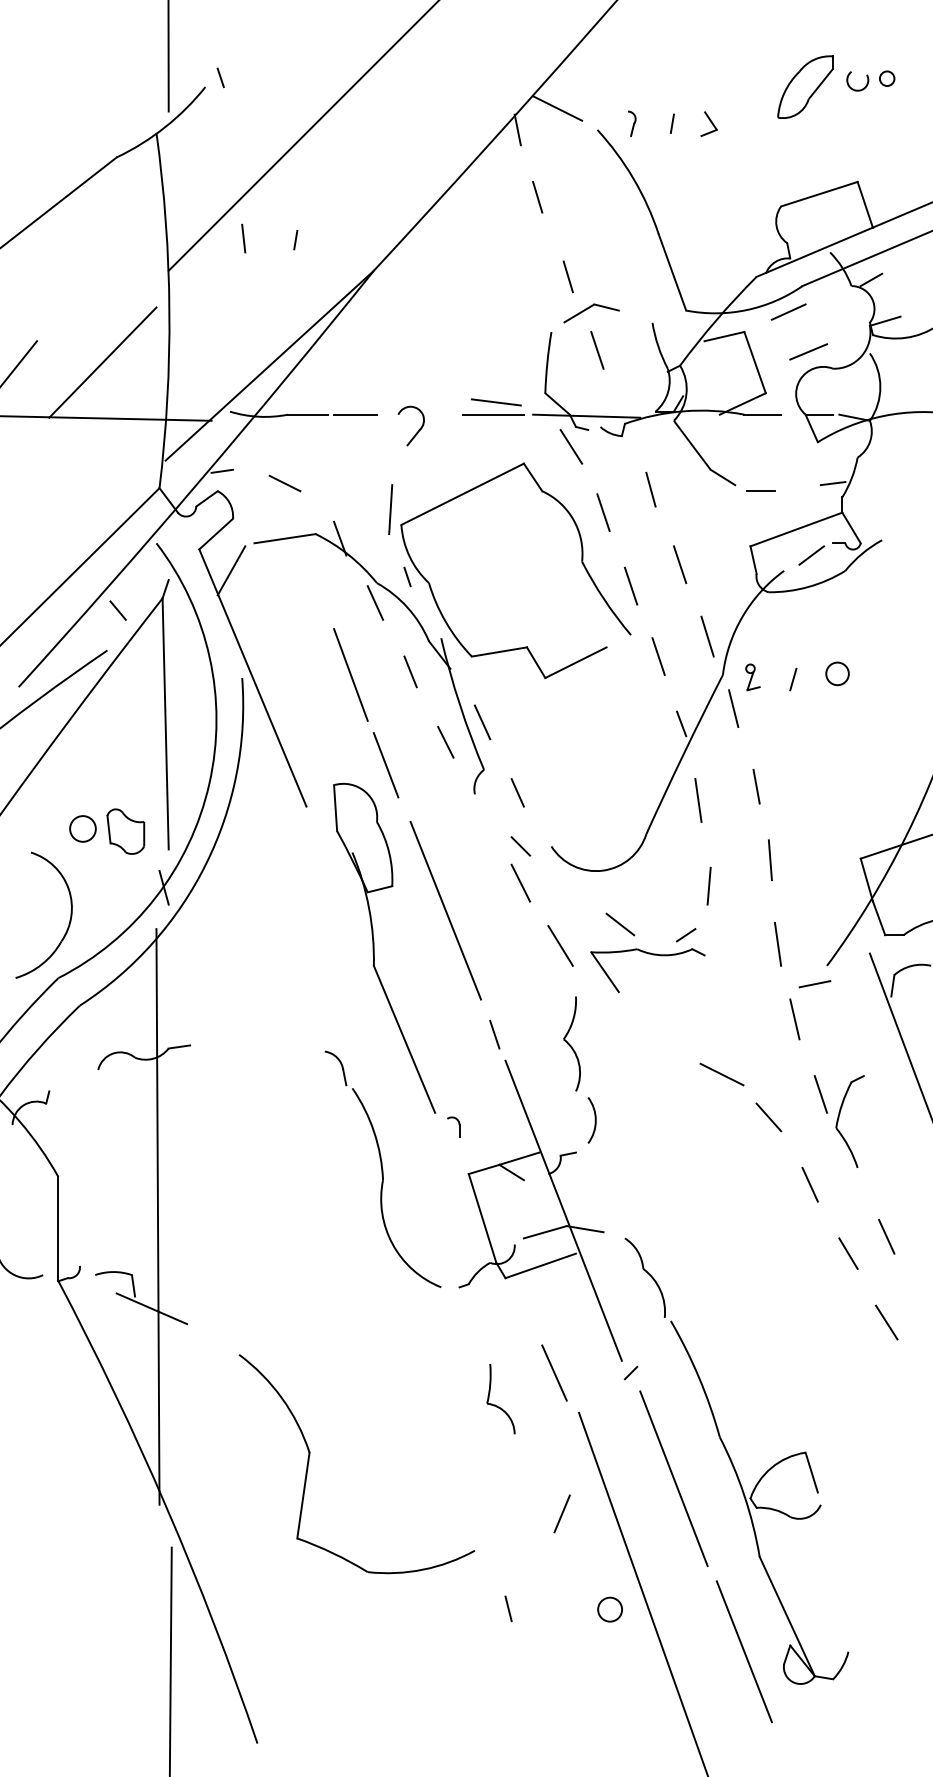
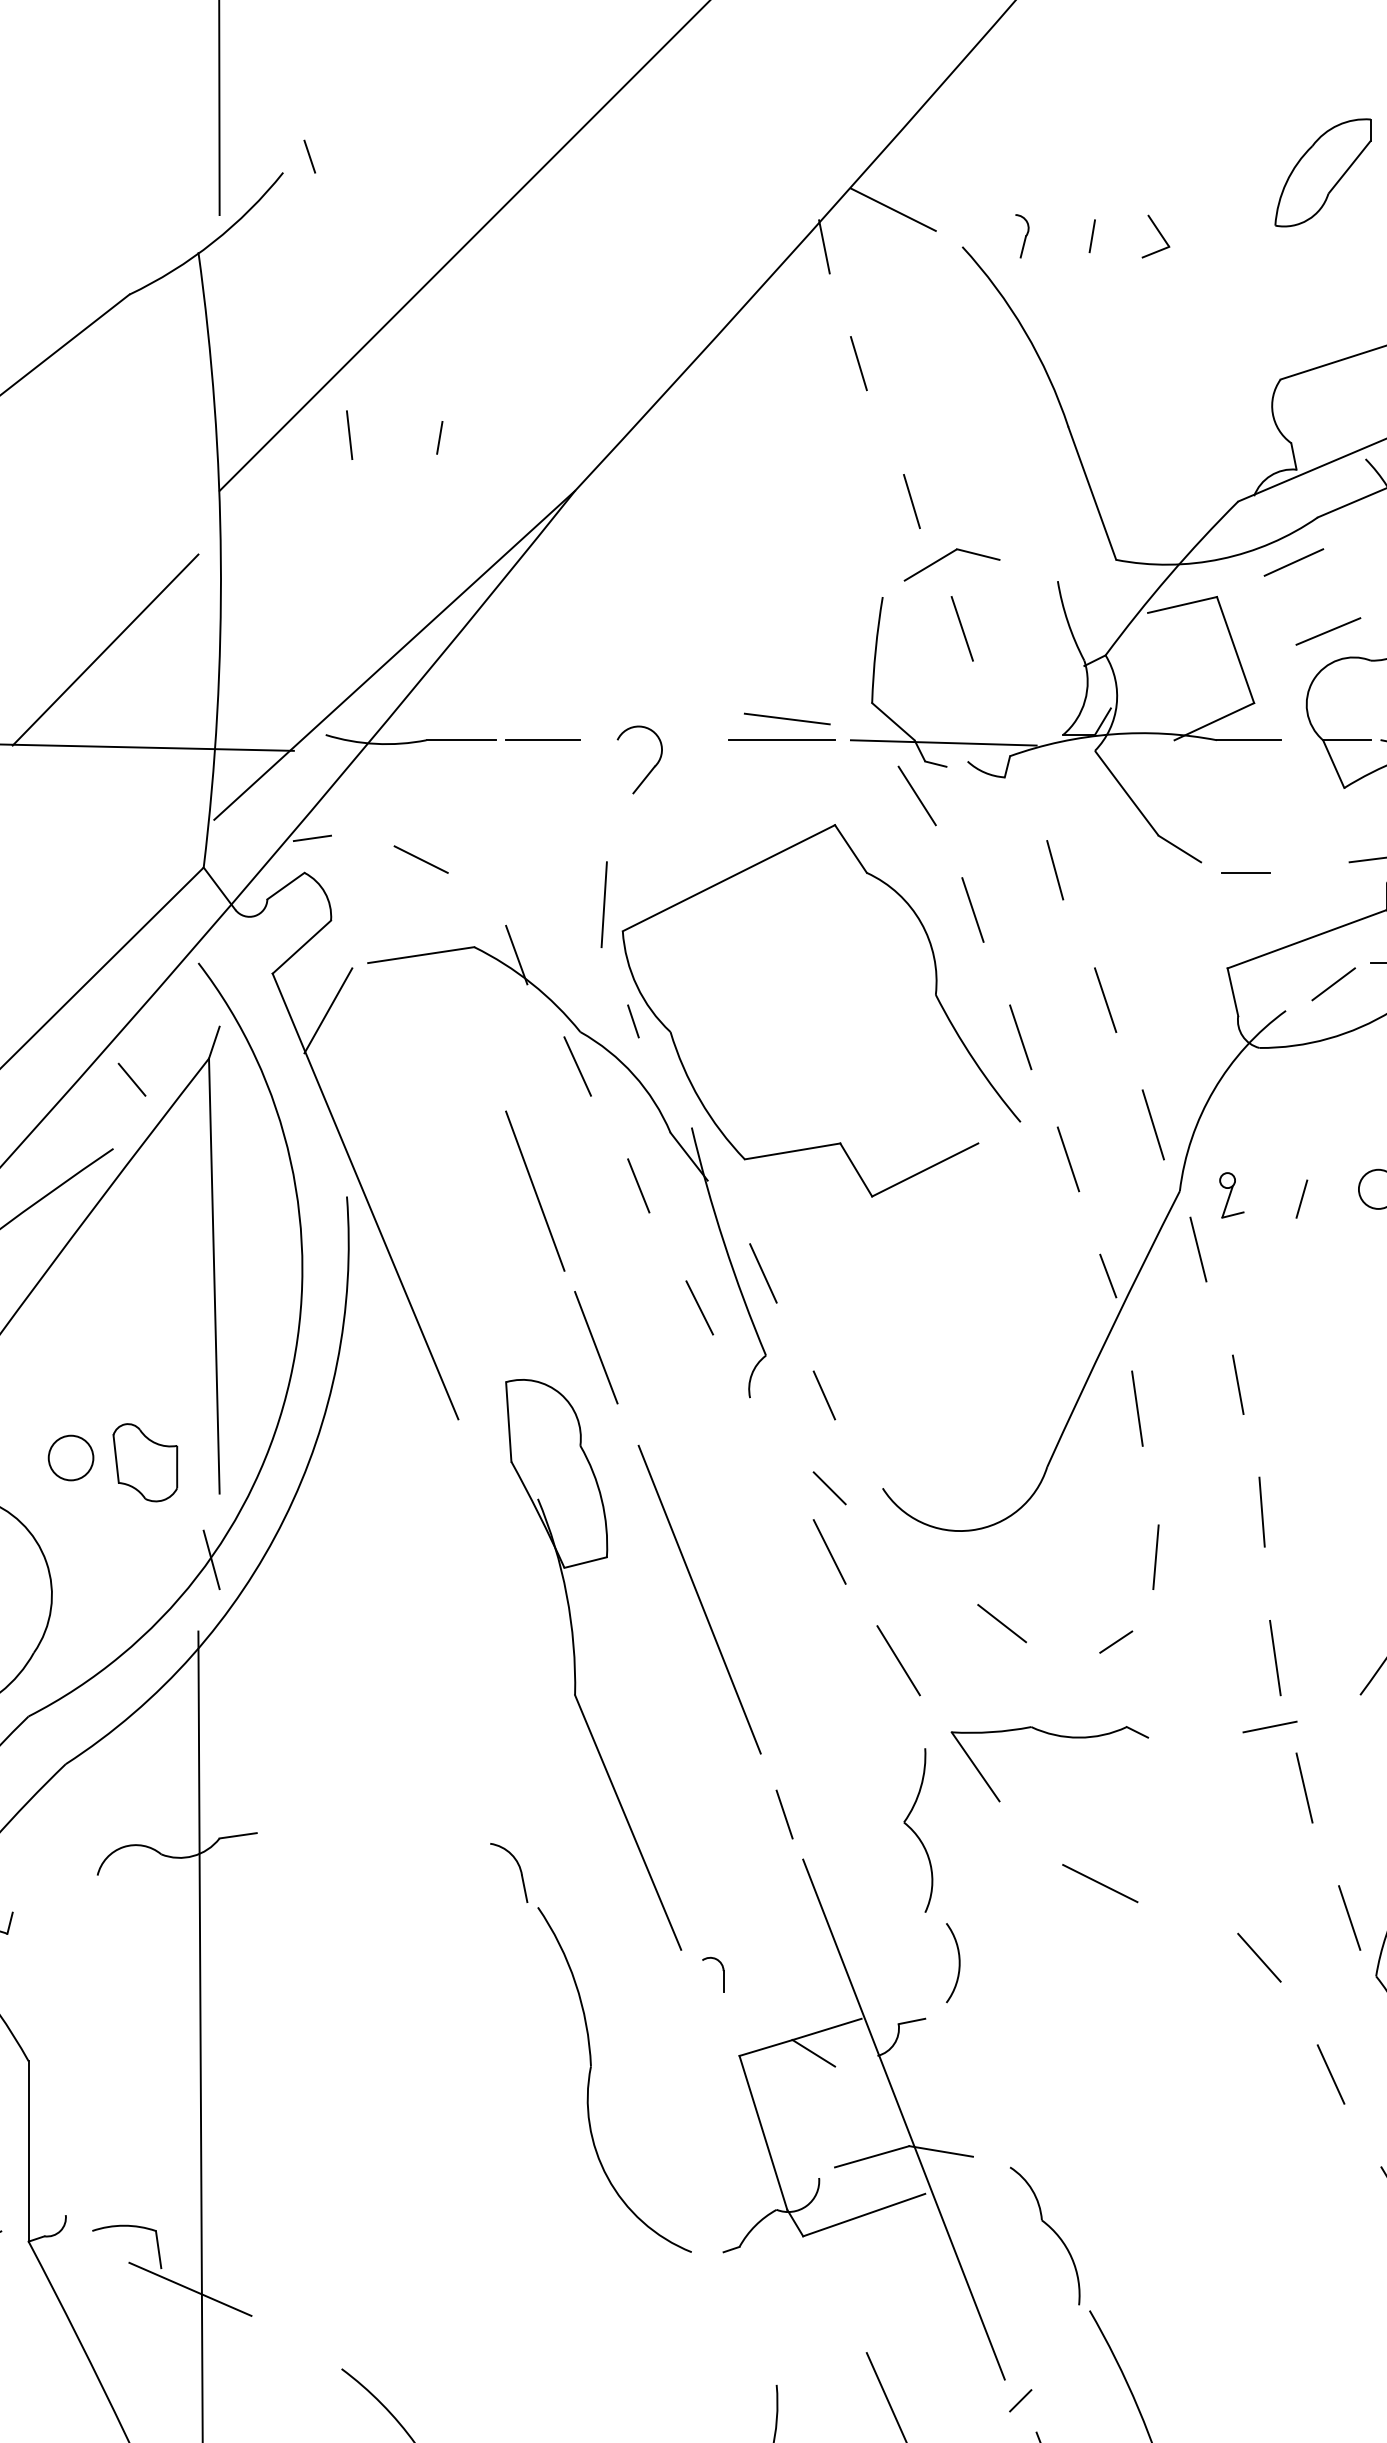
part: (648, 954) -> (1050, 1736), moved
line: (814, 984) -> (1269, 1727), moved
line: (721, 1074) -> (1099, 1883), moved

